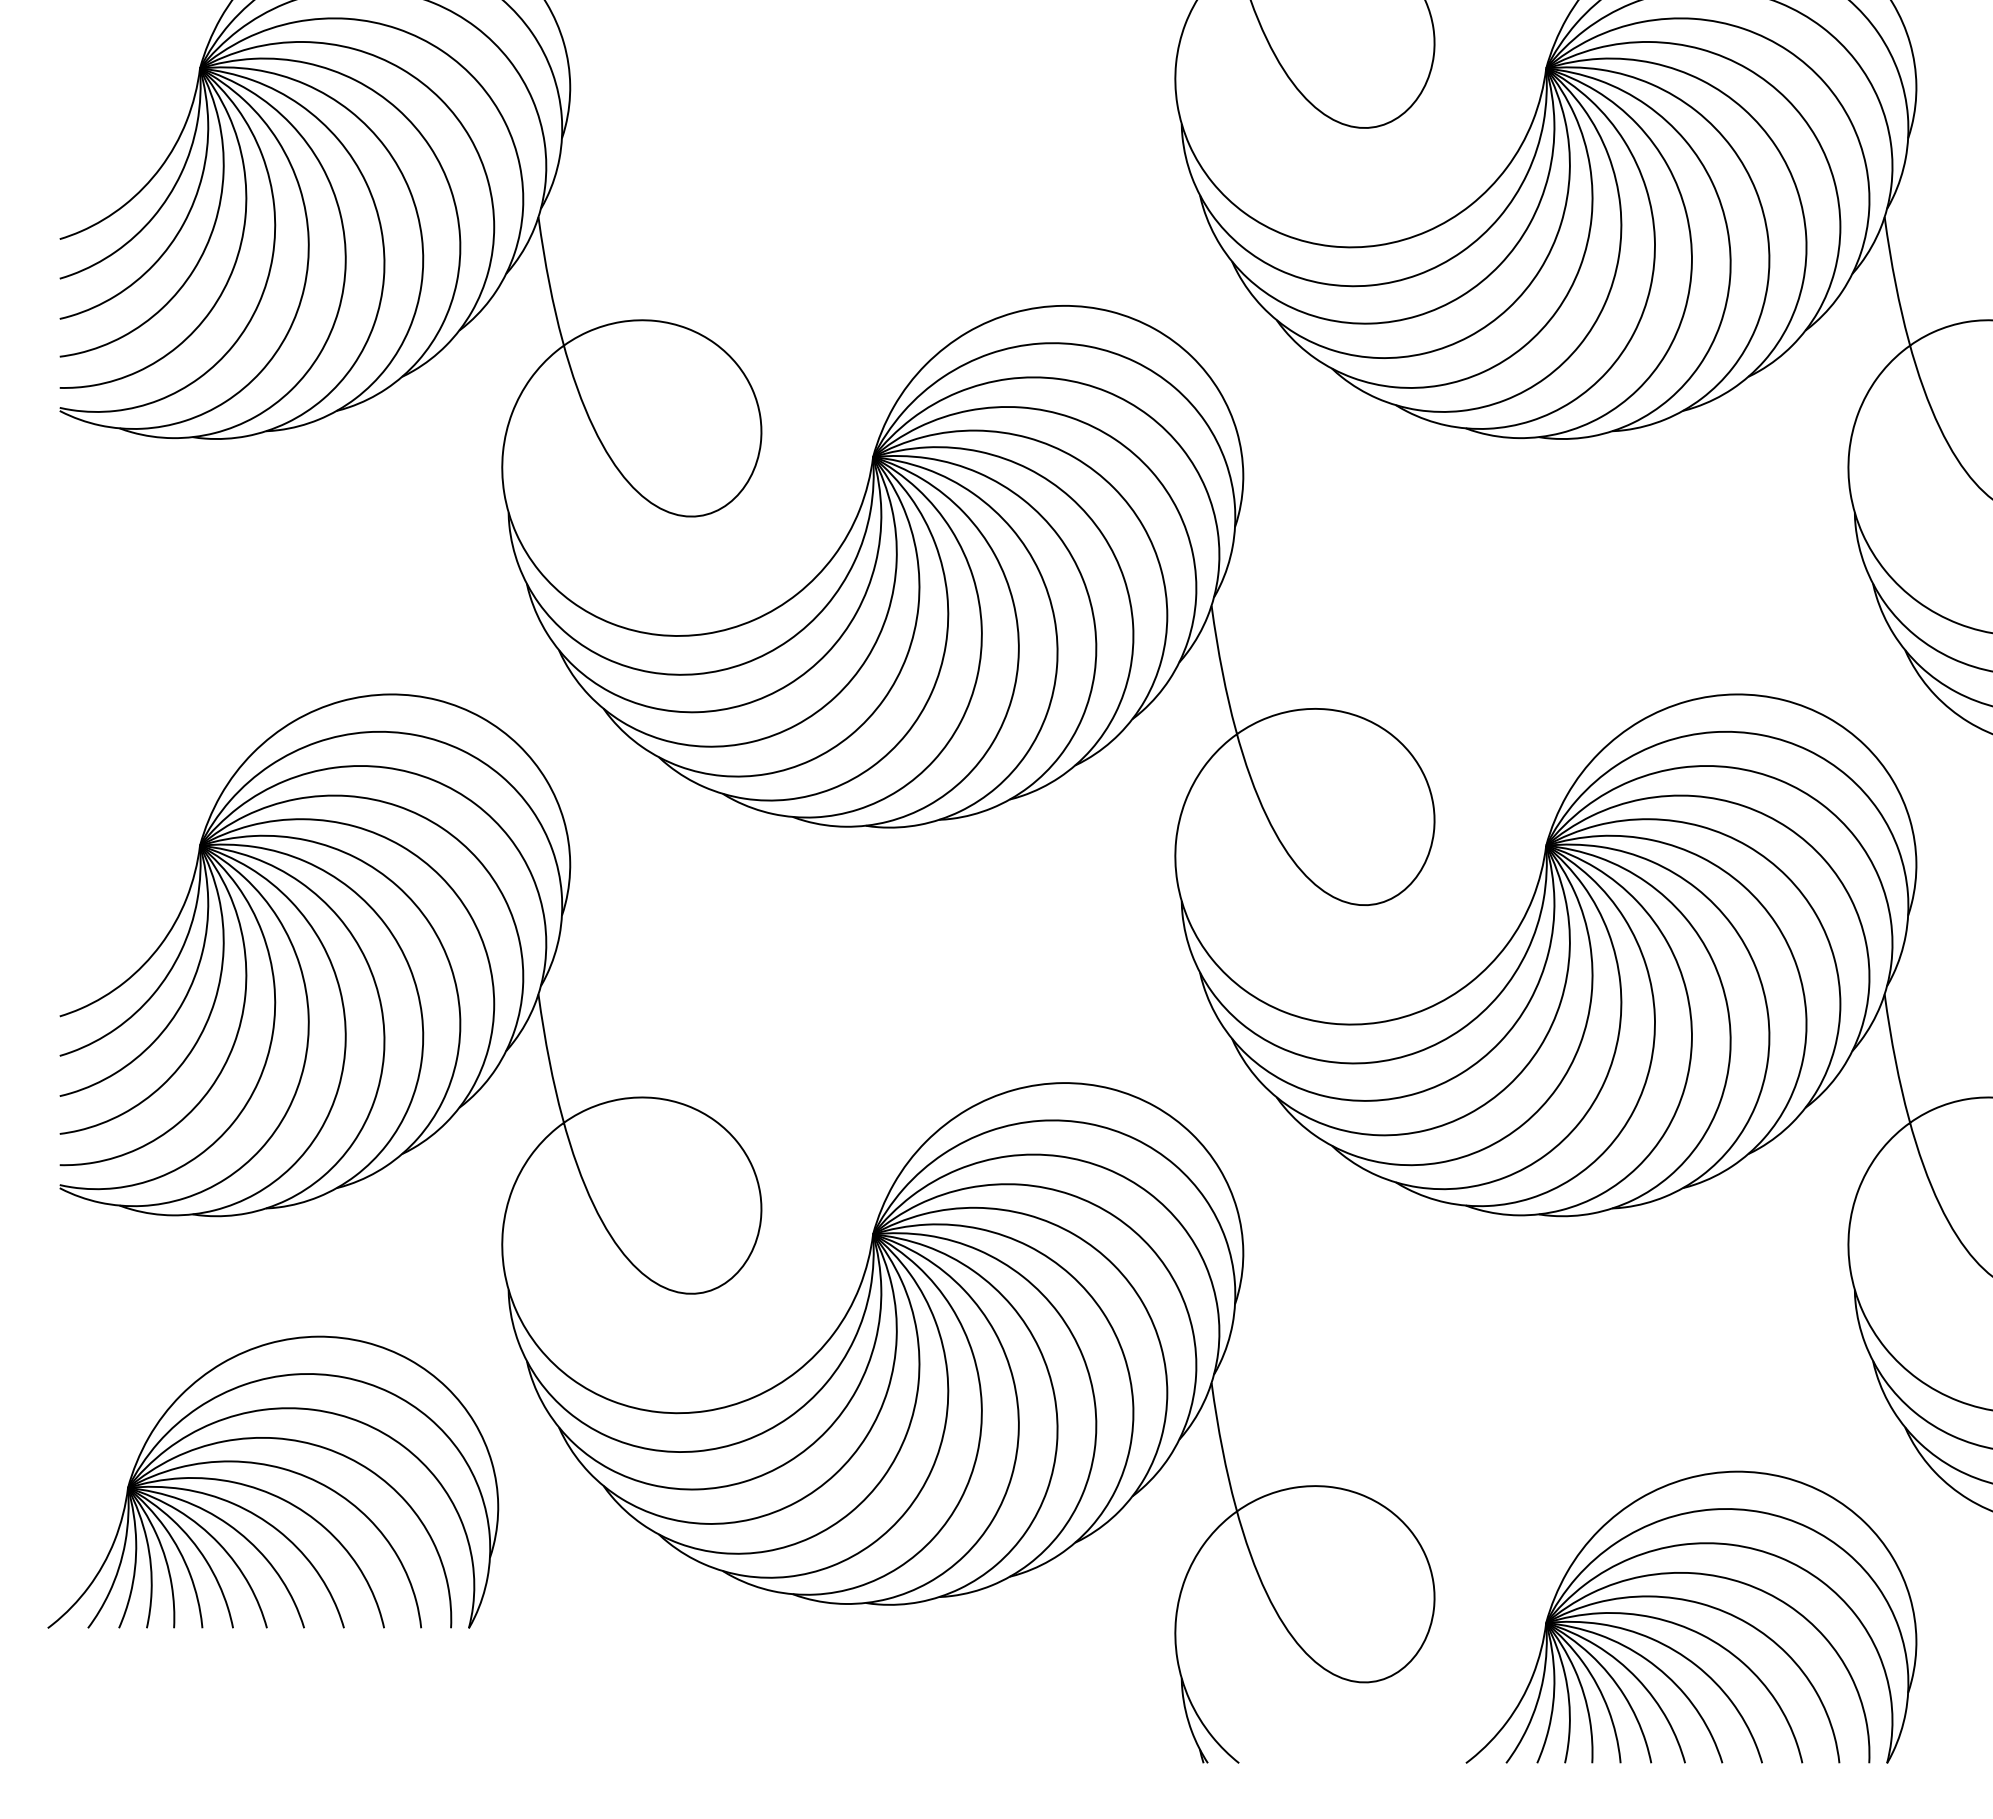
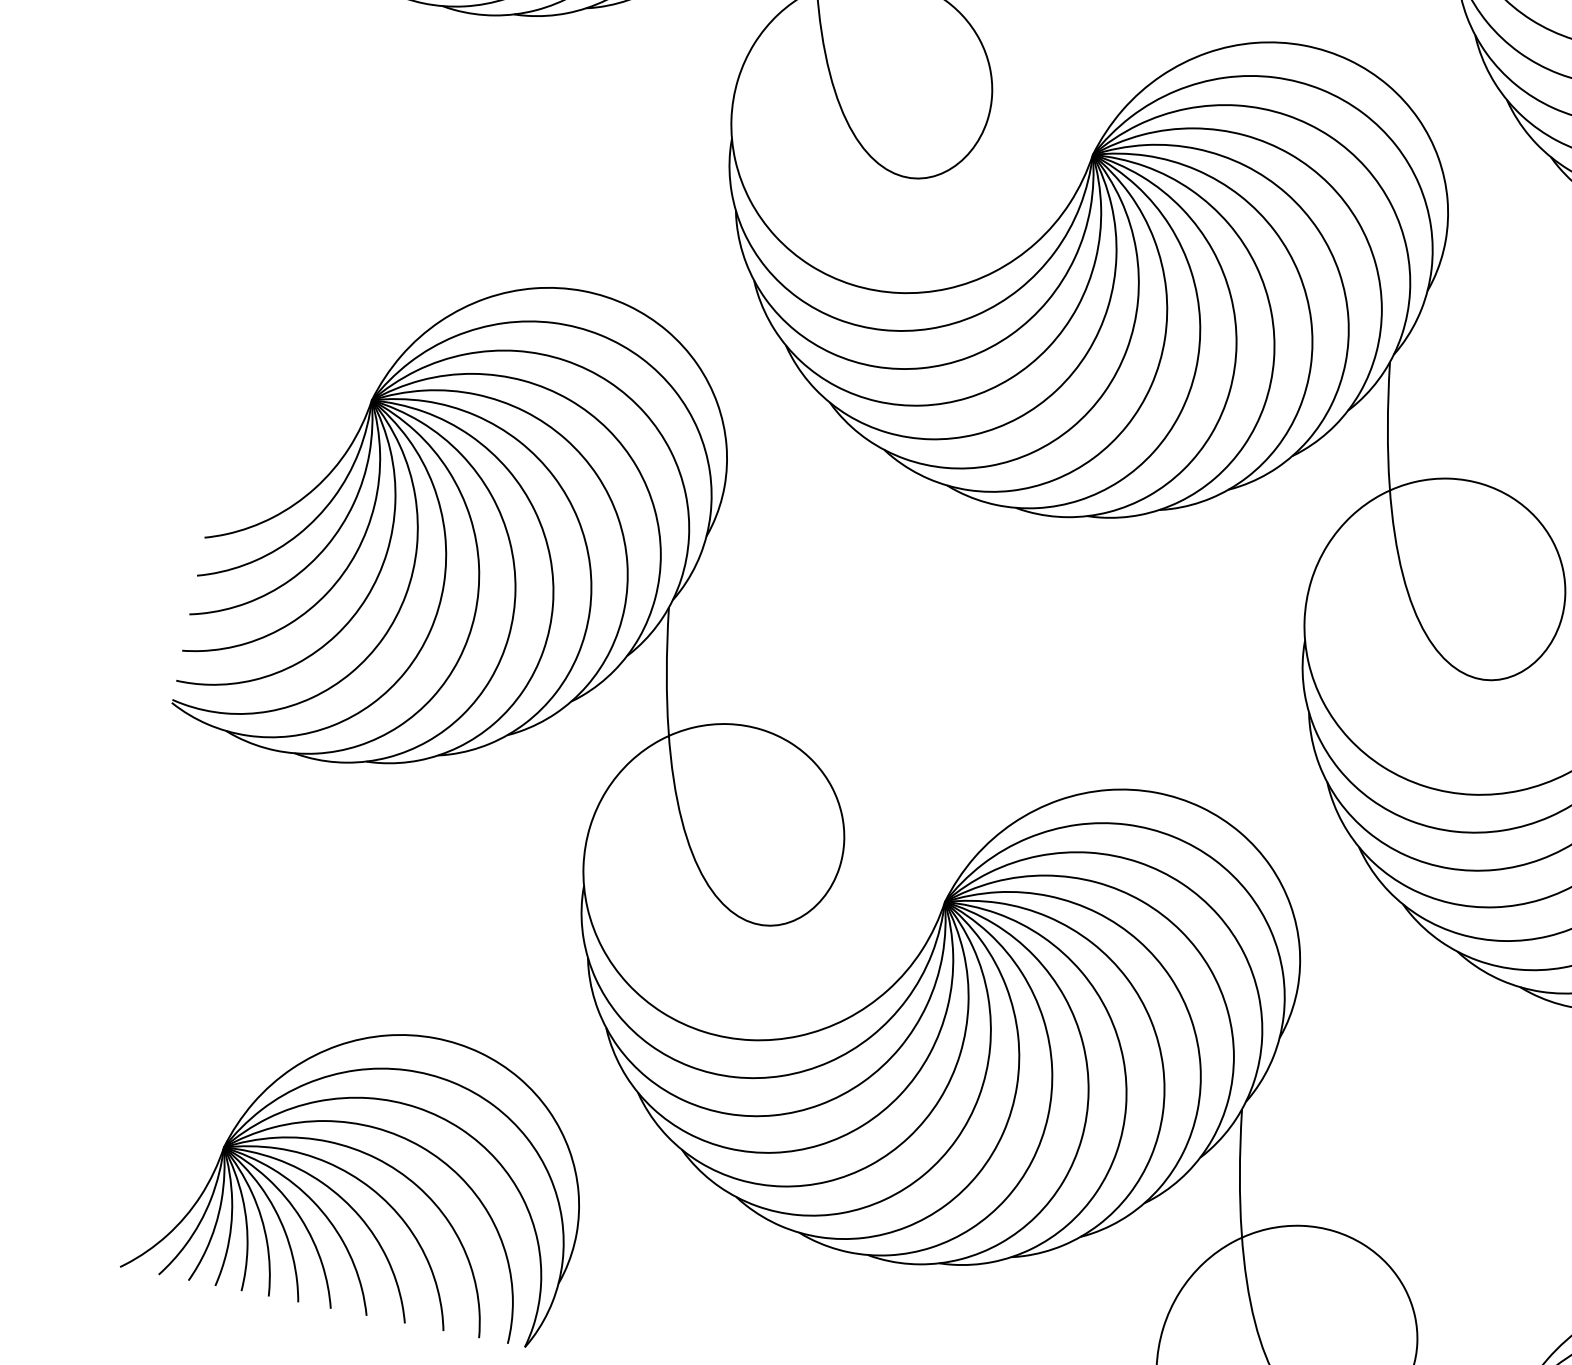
part: (270, 1492) -> (360, 1178), moved

